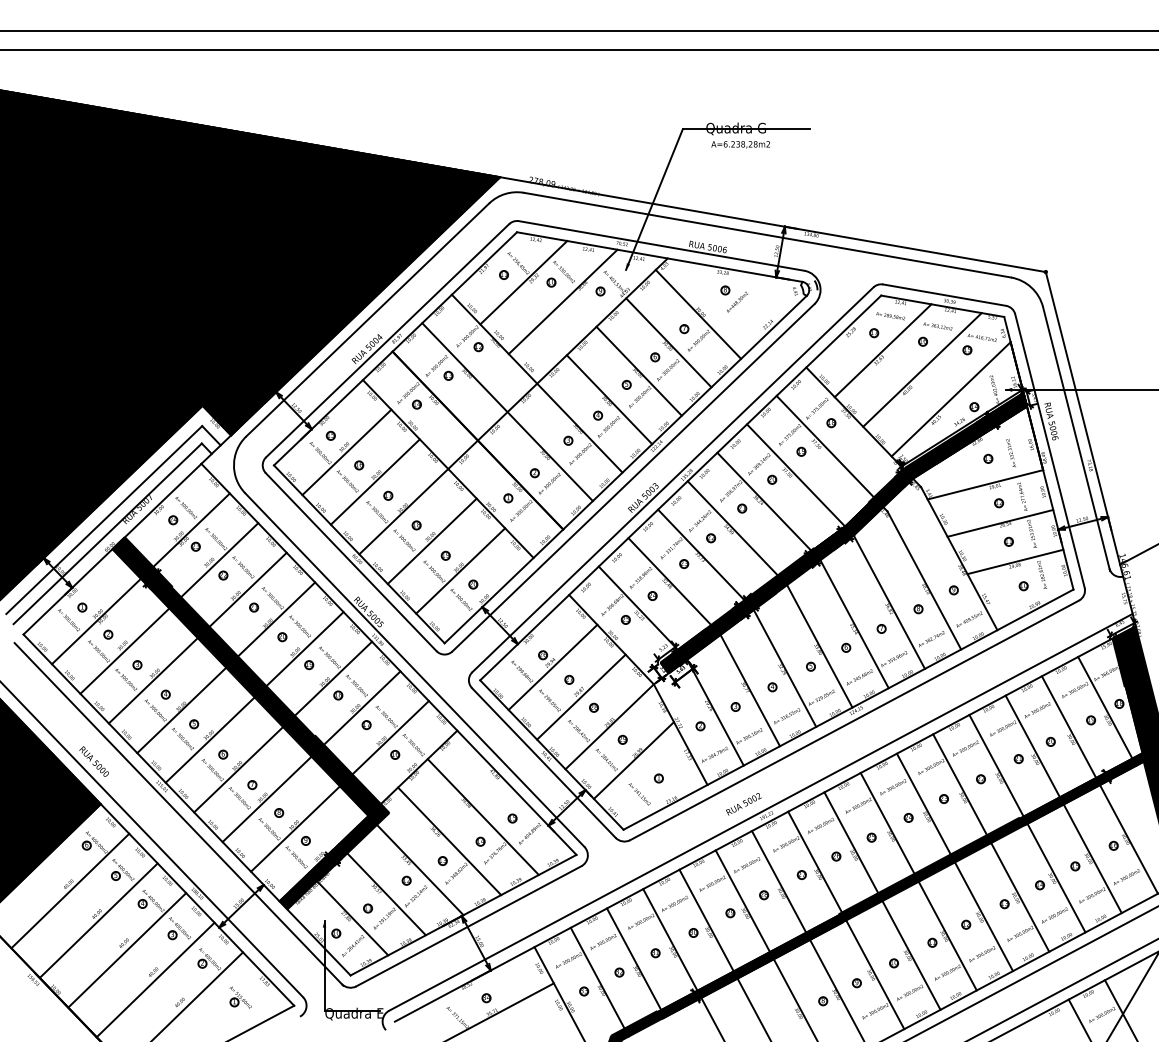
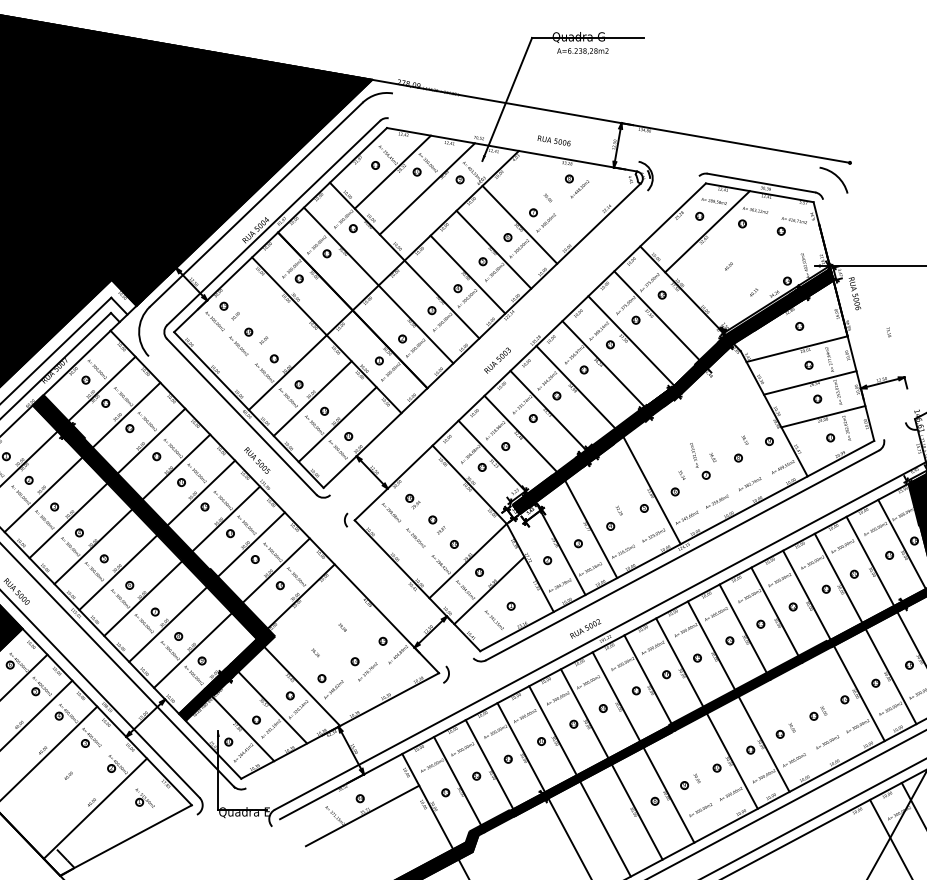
line: (767, 234) -> (606, 129), removed
line: (661, 245) -> (513, 139), removed
line: (698, 313) -> (545, 199), removed
line: (922, 369) -> (742, 248), removed
line: (950, 399) -> (766, 274), removed
line: (1082, 418) -> (882, 291), removed
line: (1076, 439) -> (876, 309), removed
line: (1049, 450) -> (853, 319), removed
line: (346, 452) -> (237, 320), removed
text: (1010, 453) -> (693, 455), moved
line: (633, 477) -> (488, 342), removed
line: (672, 479) -> (523, 344), removed
line: (374, 481) -> (262, 346), removed
line: (924, 580) -> (743, 432), removed
line: (888, 601) -> (712, 451), removed
line: (854, 624) -> (682, 471), removed
line: (552, 666) -> (418, 508), removed
line: (784, 667) -> (621, 509), removed
line: (414, 669) -> (297, 510), removed
line: (581, 696) -> (443, 534), removed
line: (543, 762) -> (410, 592), removed
line: (482, 816) -> (356, 639), removed
line: (449, 841) -> (327, 661), removed
line: (1020, 897) -> (827, 710), removed
line: (983, 916) -> (795, 727), removed
line: (468, 926) -> (344, 735), removed
line: (875, 974) -> (700, 777), removed
line: (155, 979) -> (70, 782), removed

